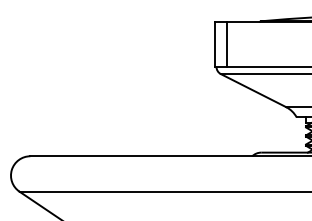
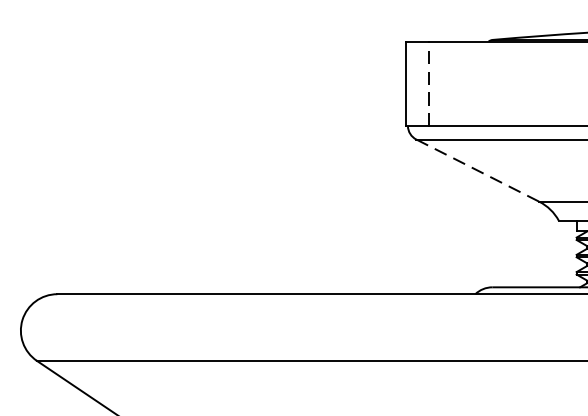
line: (227, 44) -> (428, 83), solid -> dashed
line: (253, 90) -> (477, 170), solid -> dashed

